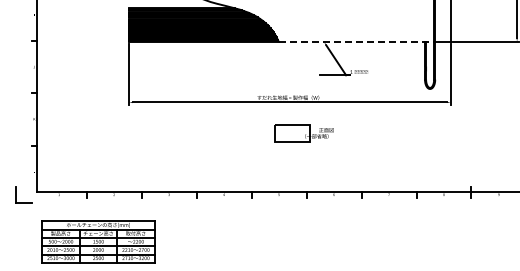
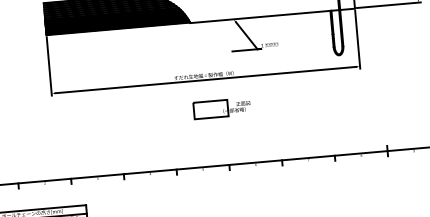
line: (356, 42) -> (264, 16), dashed -> solid

